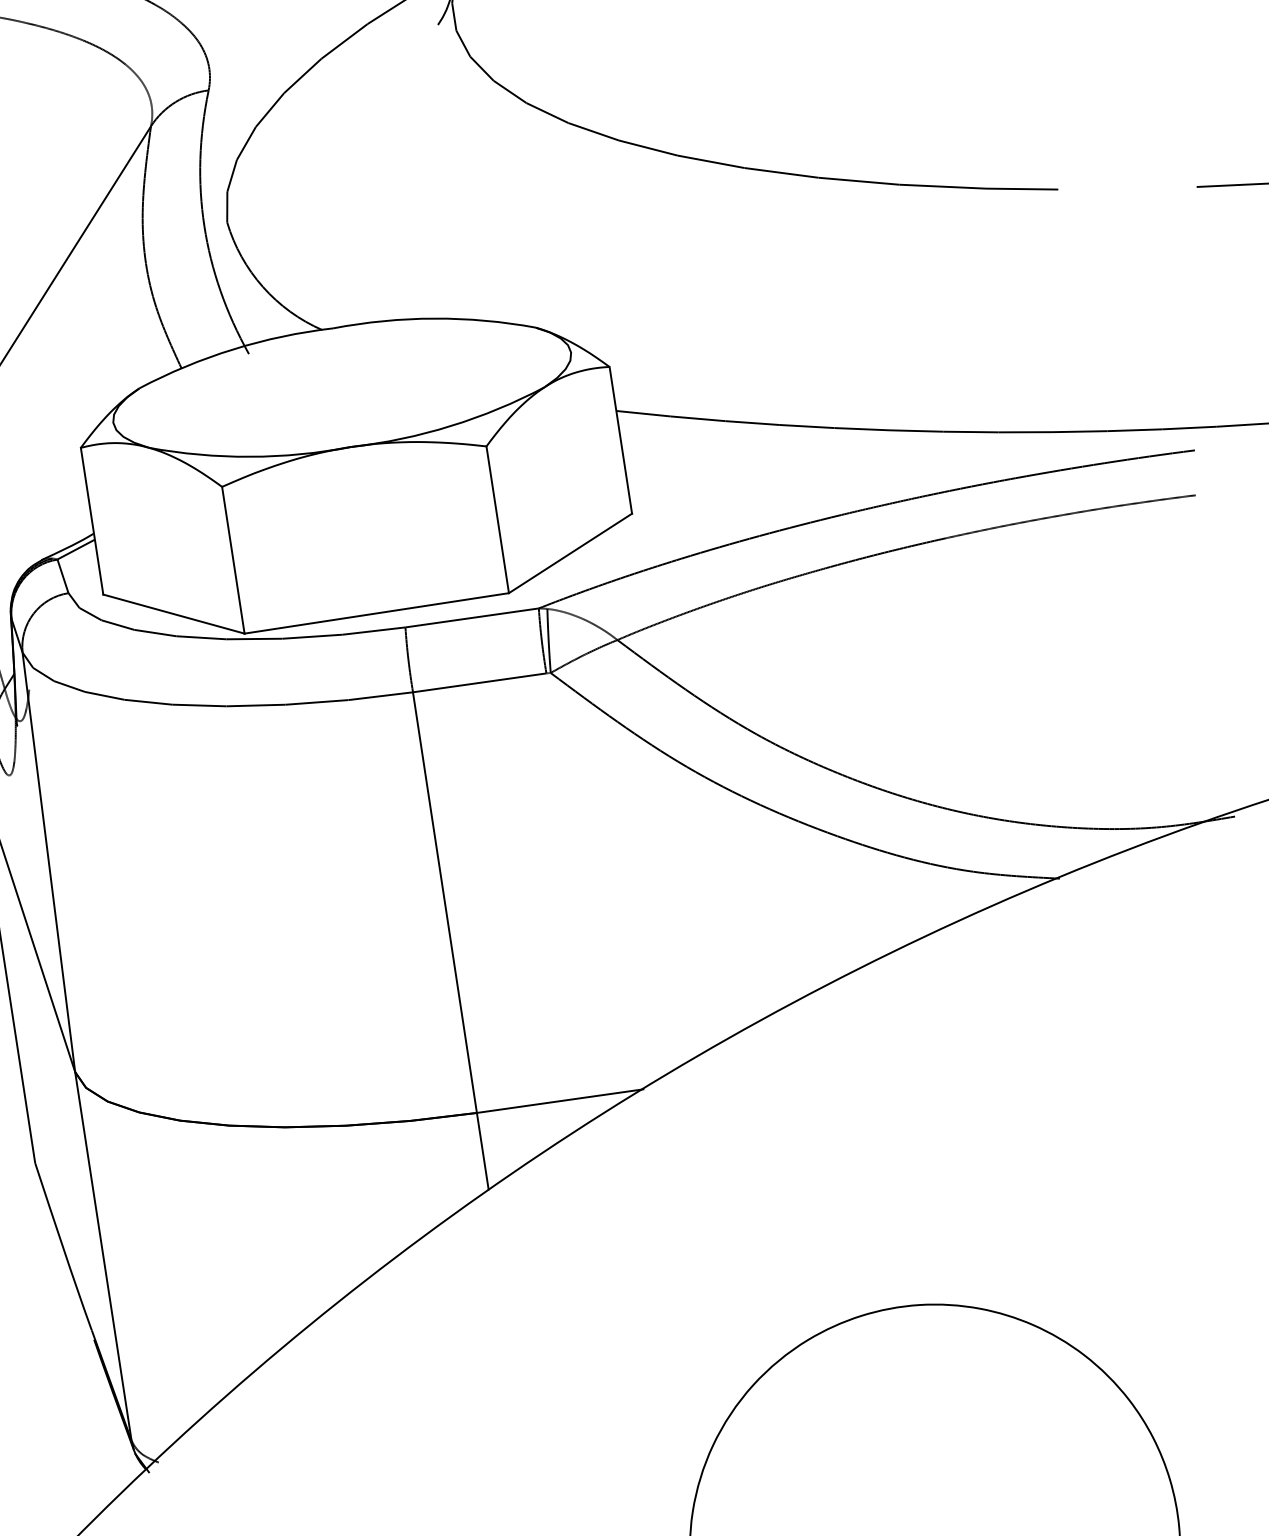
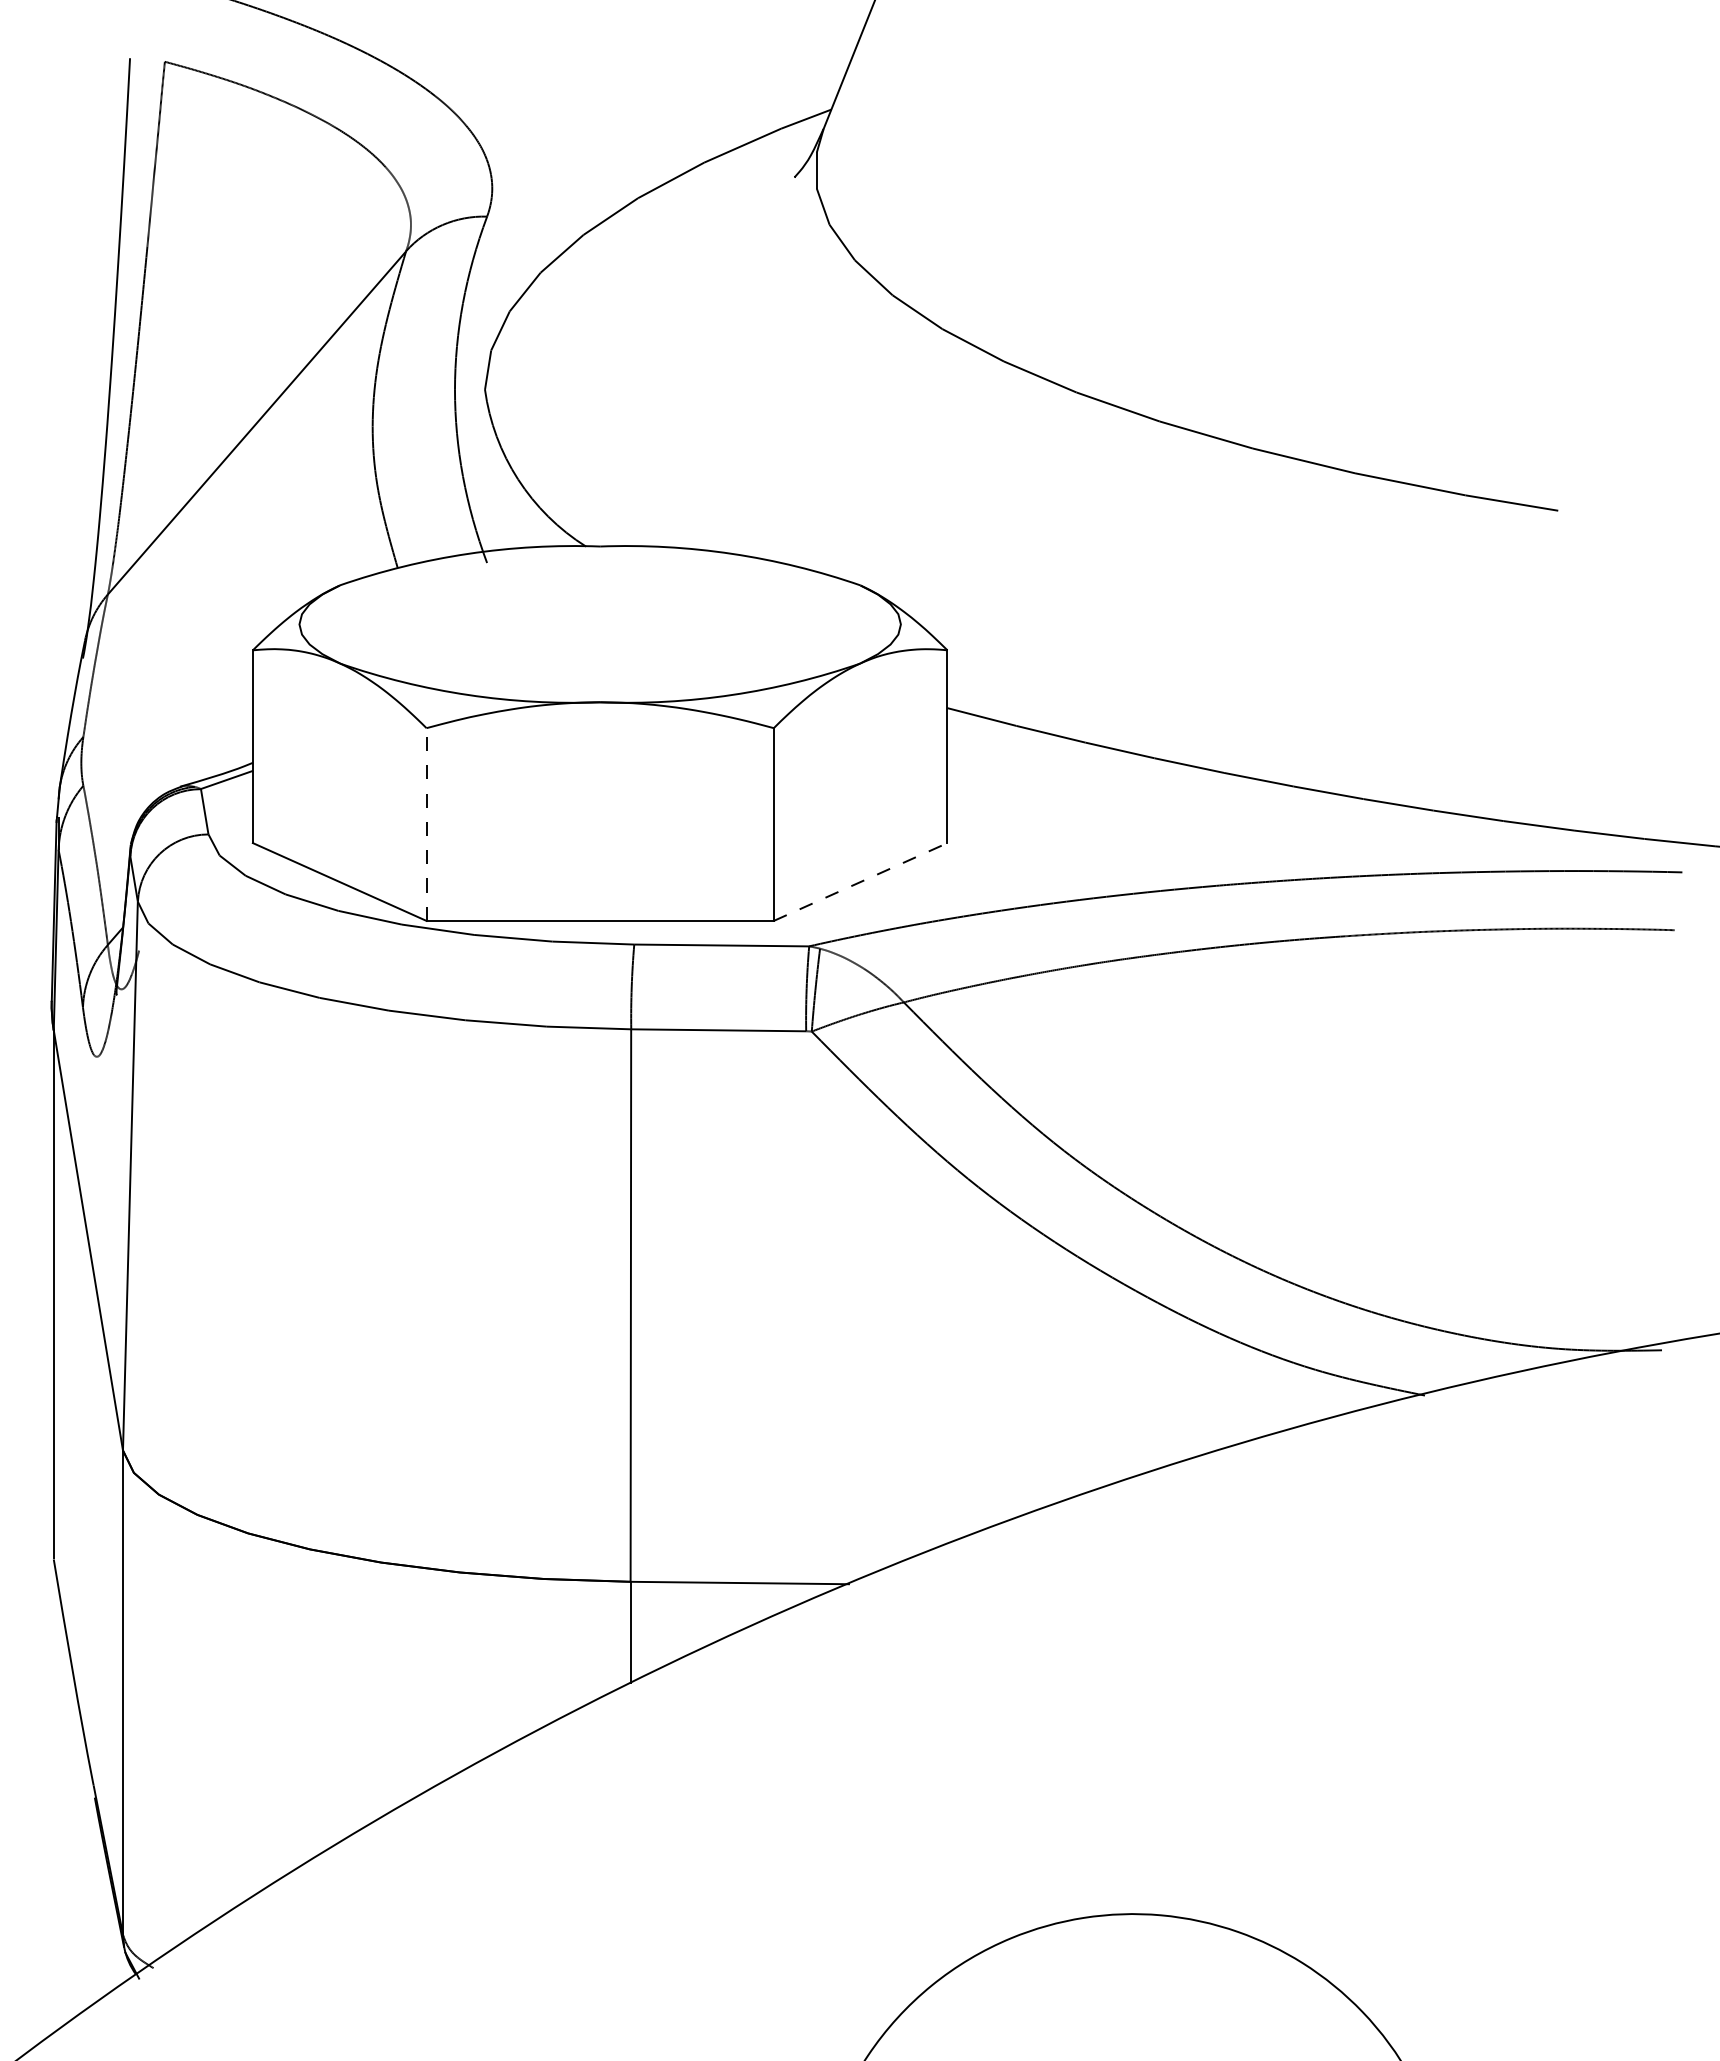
line: (571, 552) -> (861, 881), solid -> dashed
line: (233, 560) -> (426, 824), solid -> dashed

